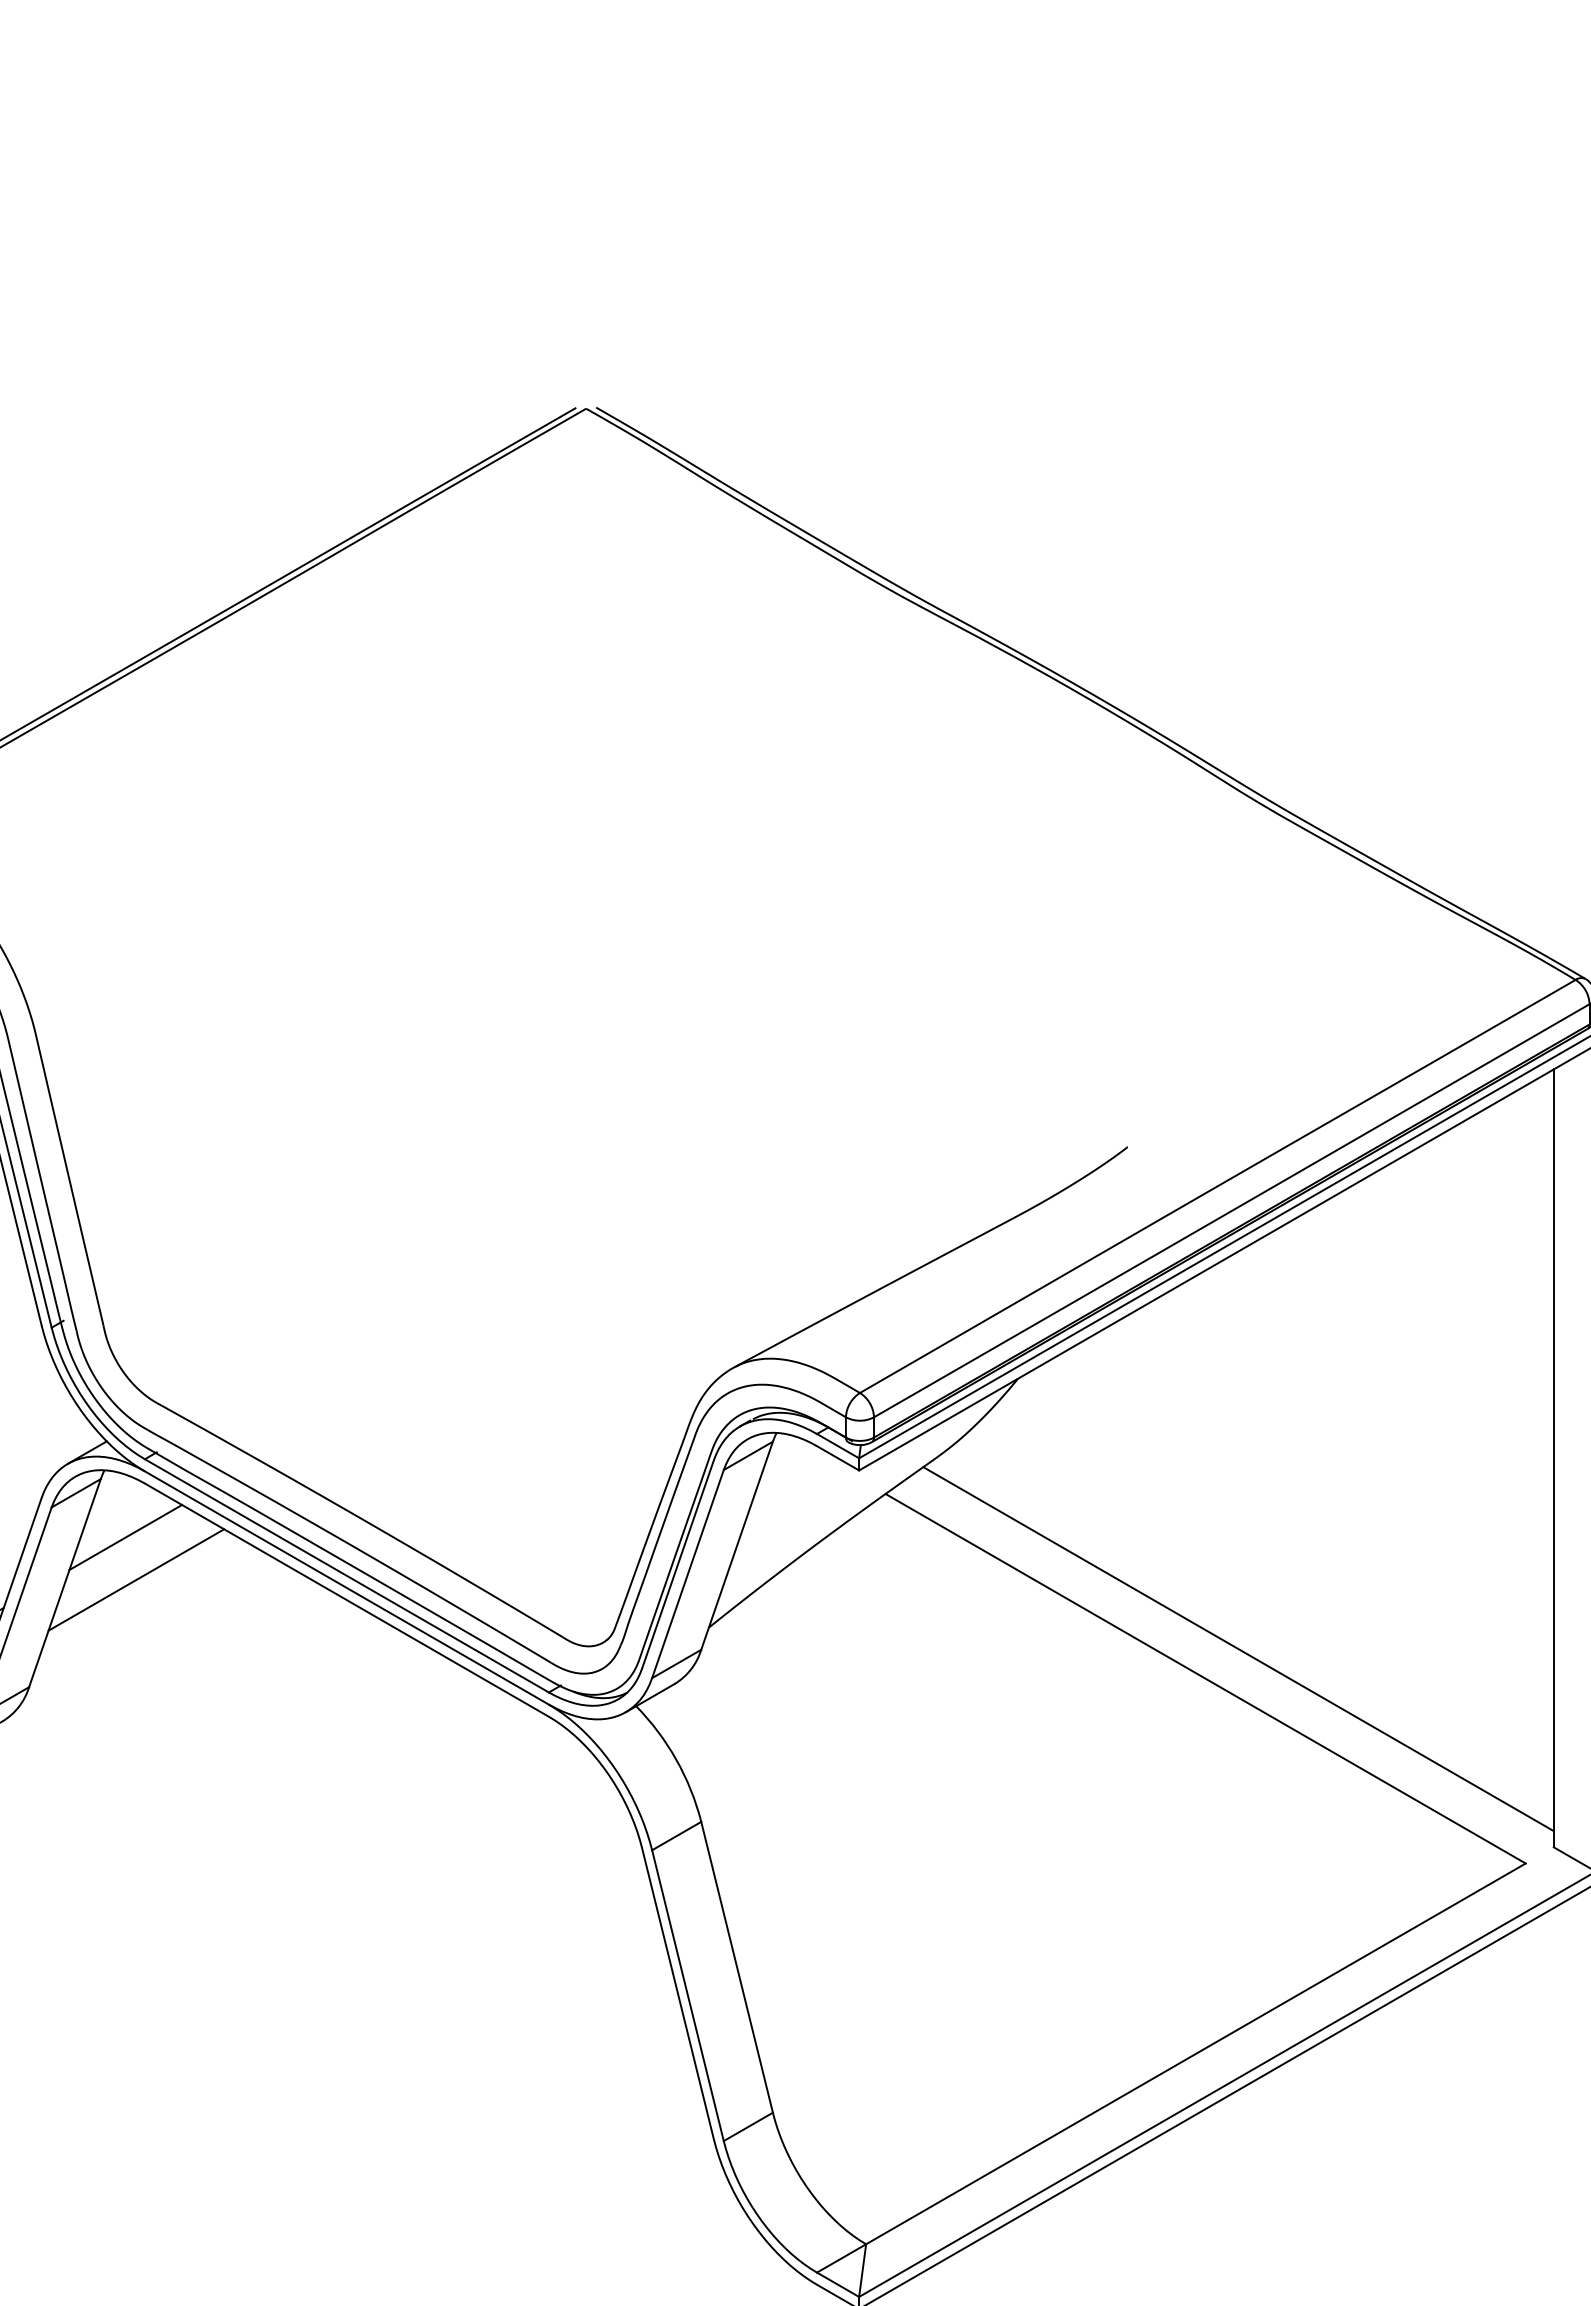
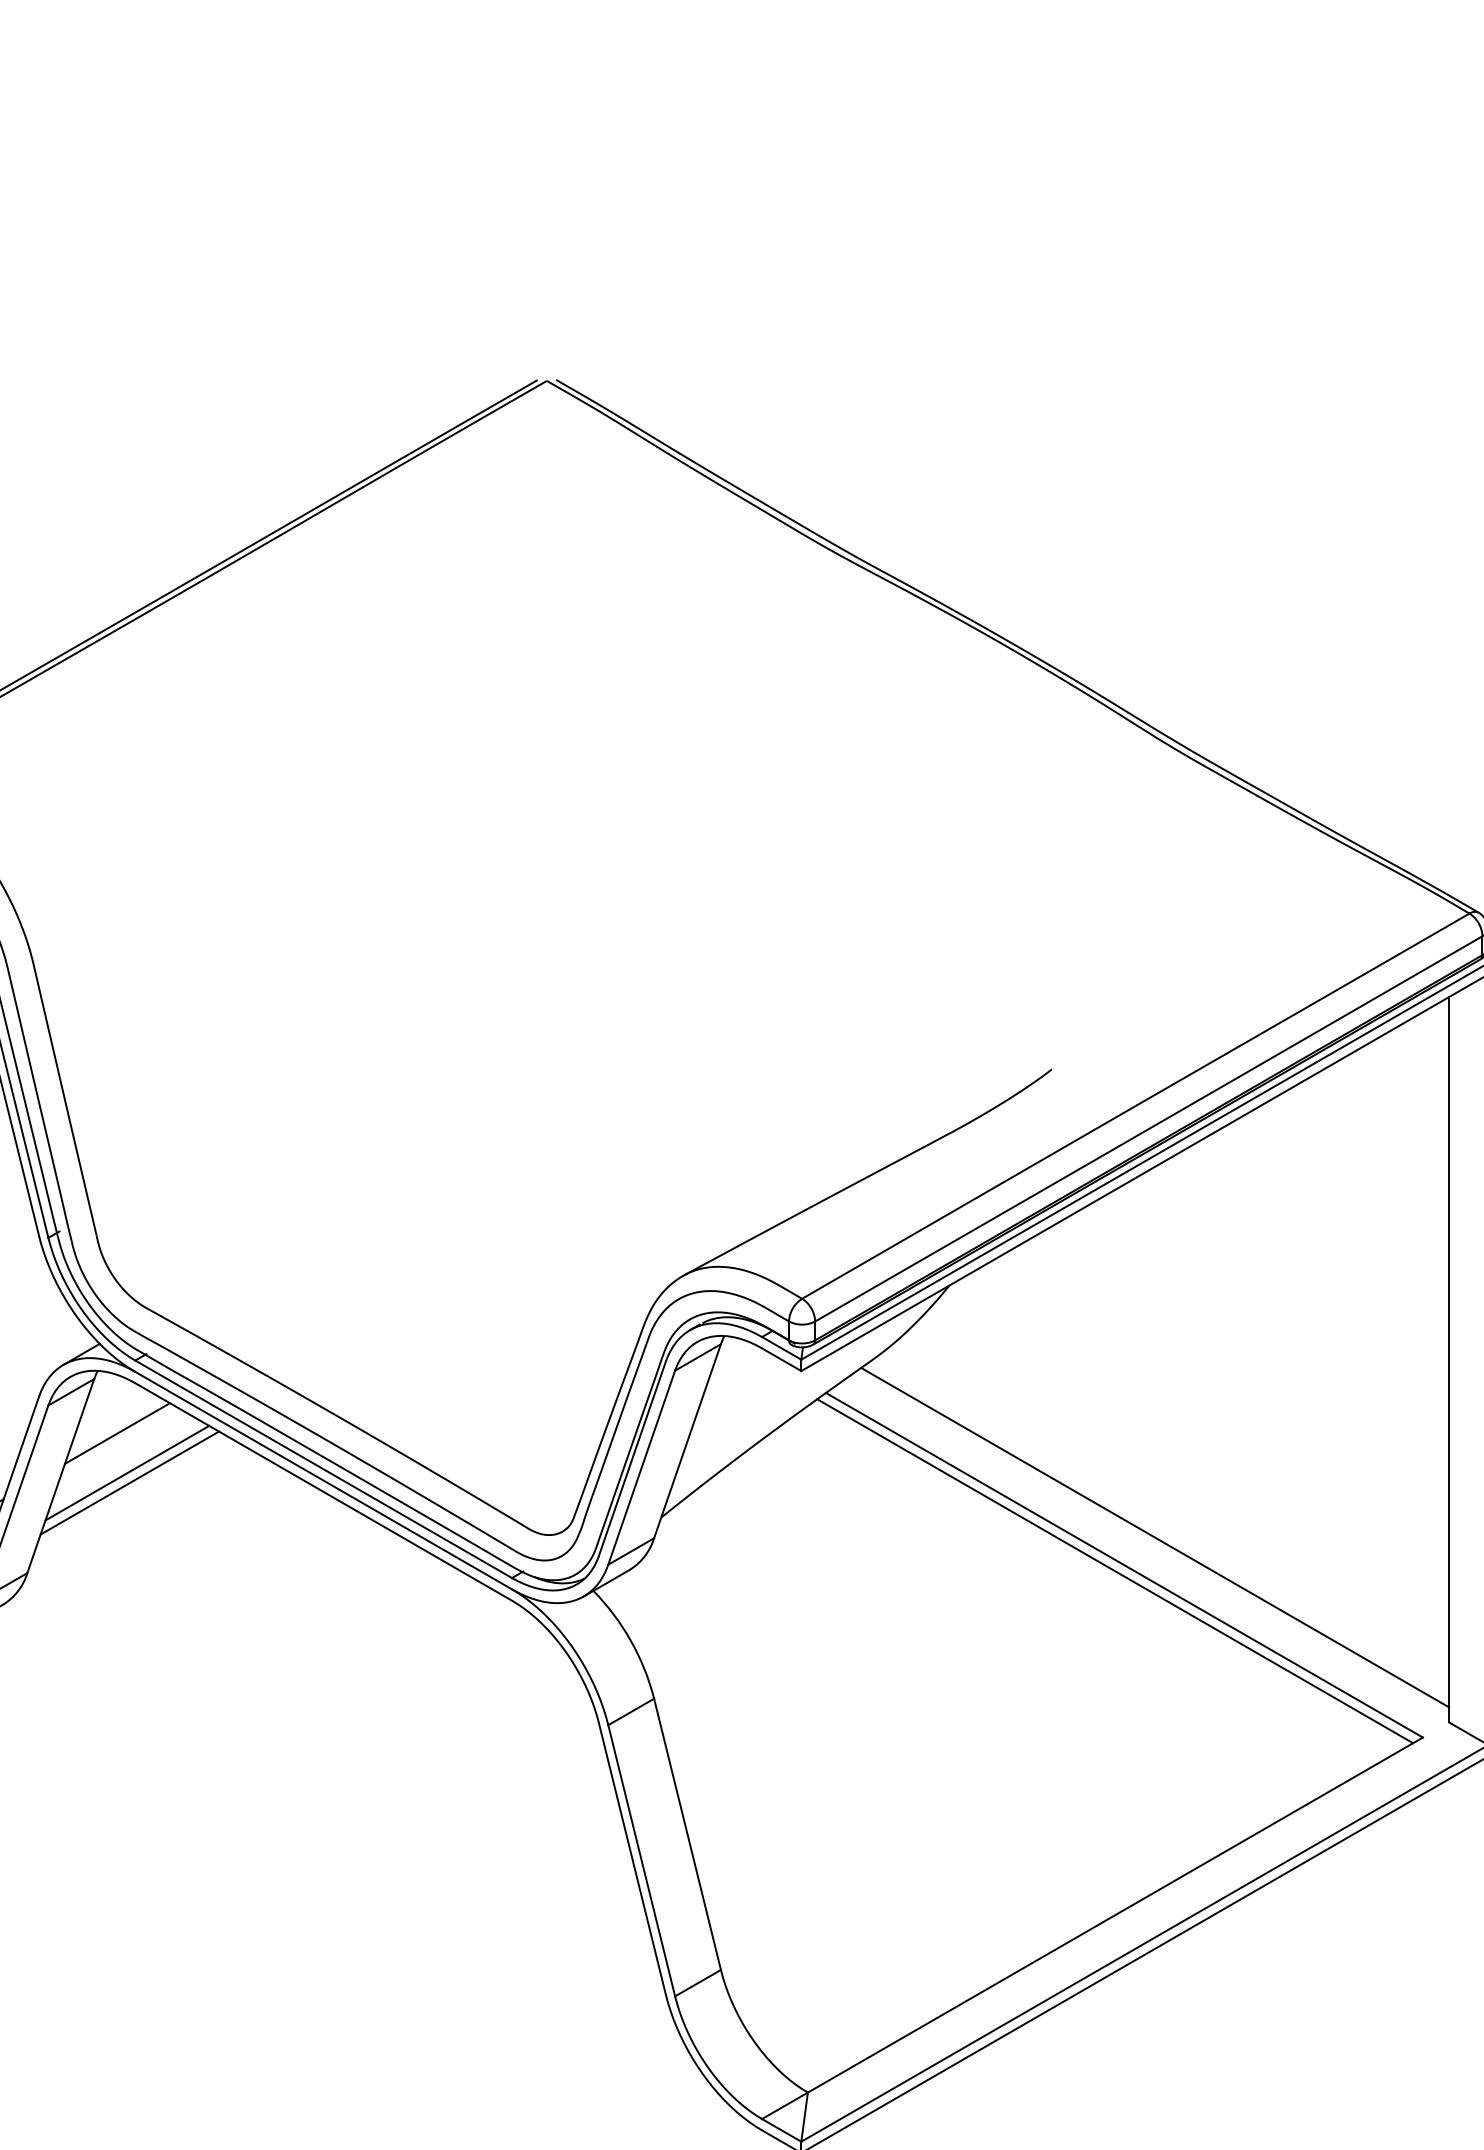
line: (138, 1590) -> (129, 1482), added
line: (1195, 1684) -> (1115, 1570), added

